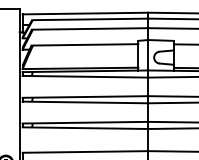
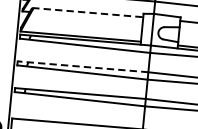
line: (85, 44) -> (88, 12), solid -> dashed
line: (85, 96) -> (83, 66), solid -> dashed

